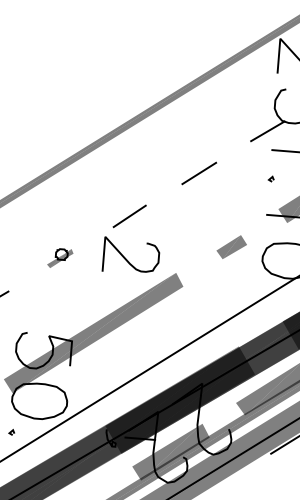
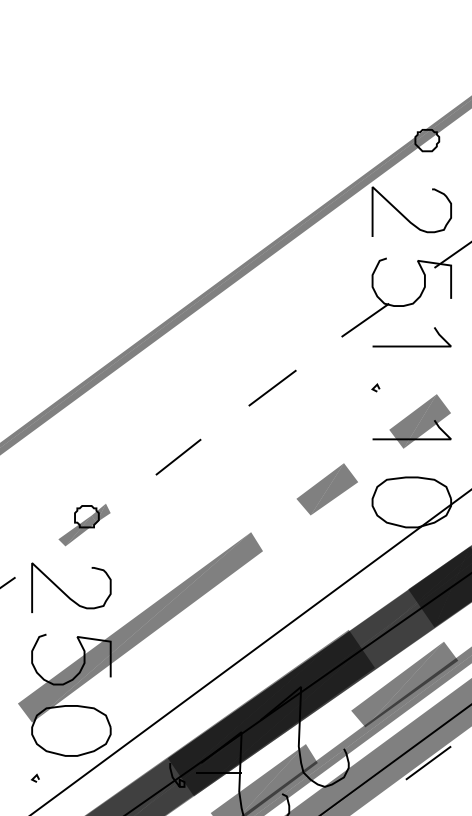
part: (231, 247) -> (327, 489), size x1.43
part: (60, 258) -> (84, 525), size x1.43
curve: (128, 260) -> (67, 594), moved

